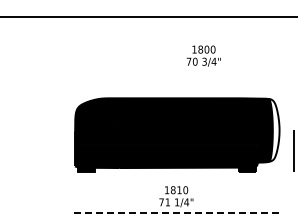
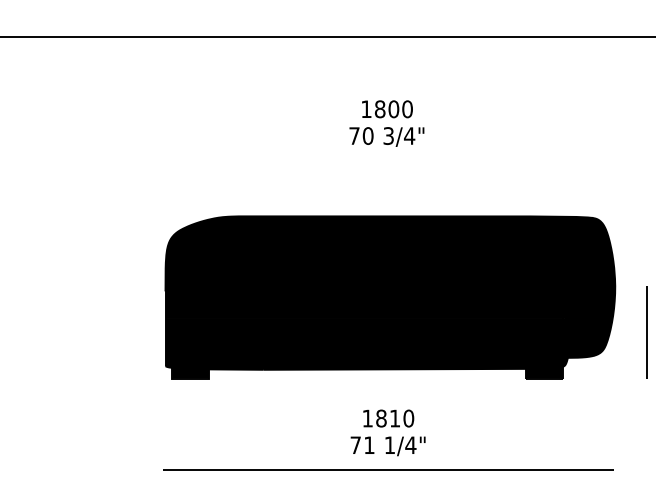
text: (203, 55) -> (386, 122), moved
fill: (274, 130) -> (604, 287), added
line: (176, 213) -> (388, 469), dashed -> solid

